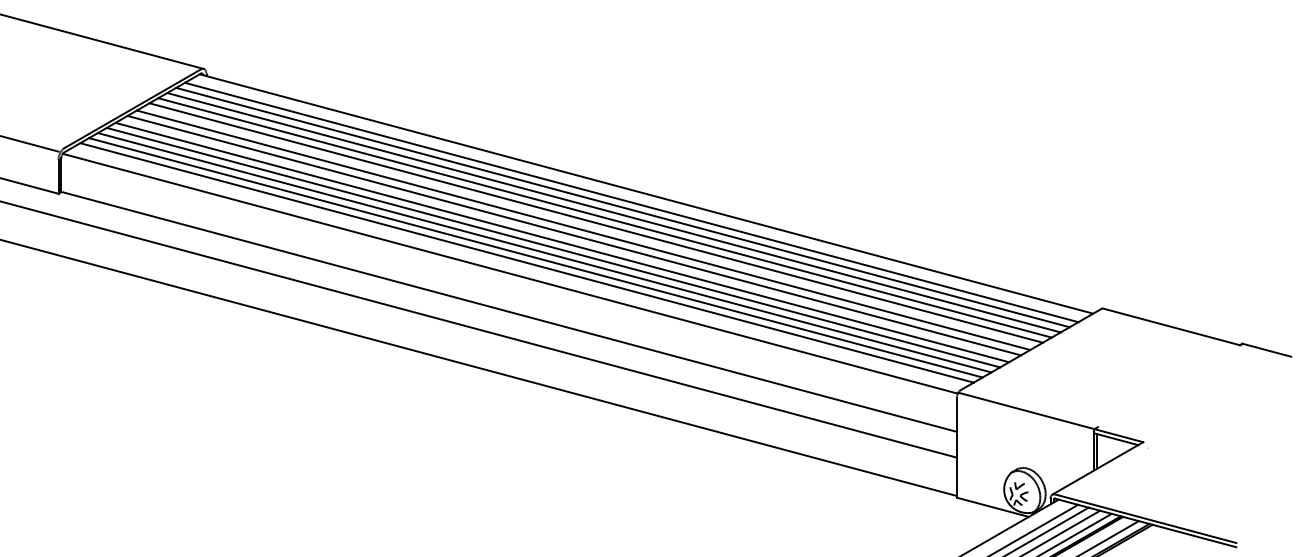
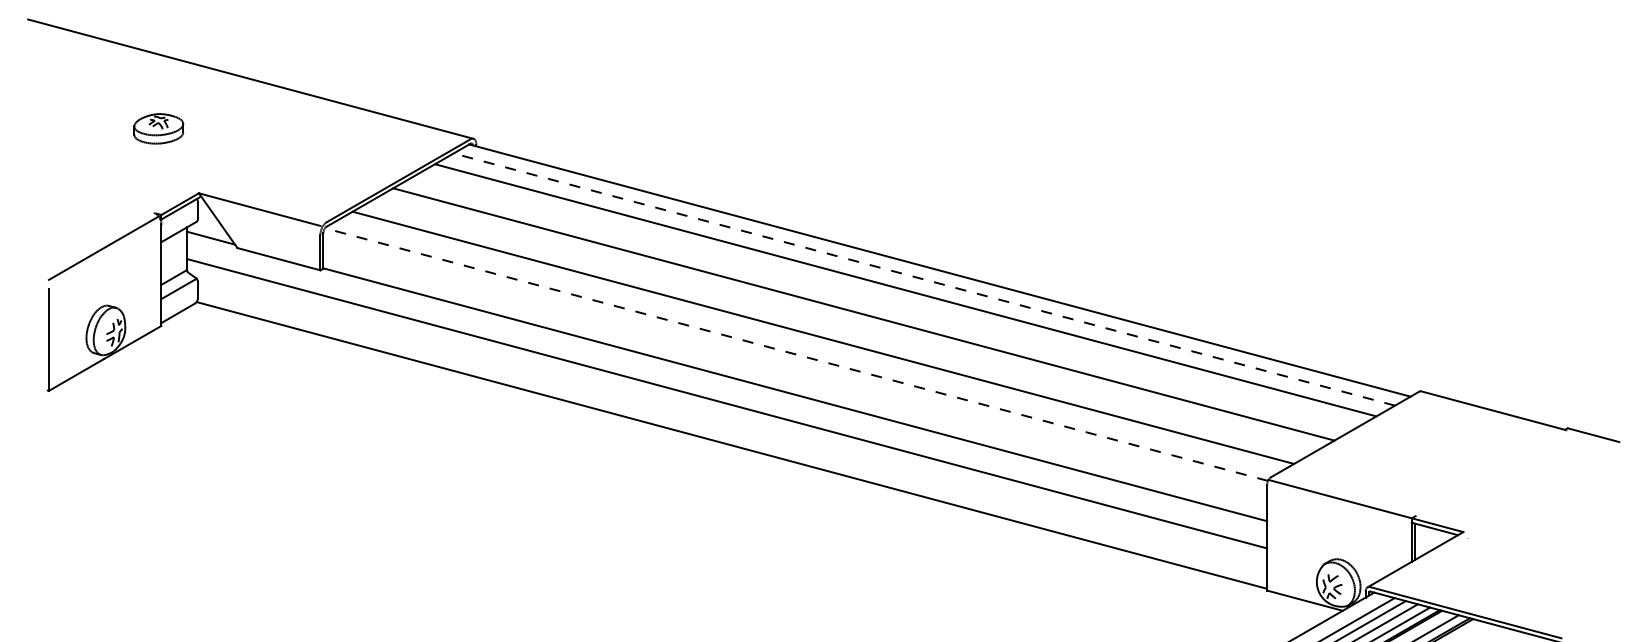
line: (630, 202) -> (923, 279), solid -> dashed
line: (622, 207) -> (914, 284), removed
line: (604, 217) -> (895, 295), removed
line: (595, 223) -> (886, 301), removed
line: (583, 229) -> (873, 308), removed
line: (561, 242) -> (850, 321), removed
line: (553, 247) -> (841, 326), removed
line: (544, 252) -> (832, 332), removed
line: (526, 263) -> (813, 343), removed
line: (510, 273) -> (796, 354), solid -> dashed

